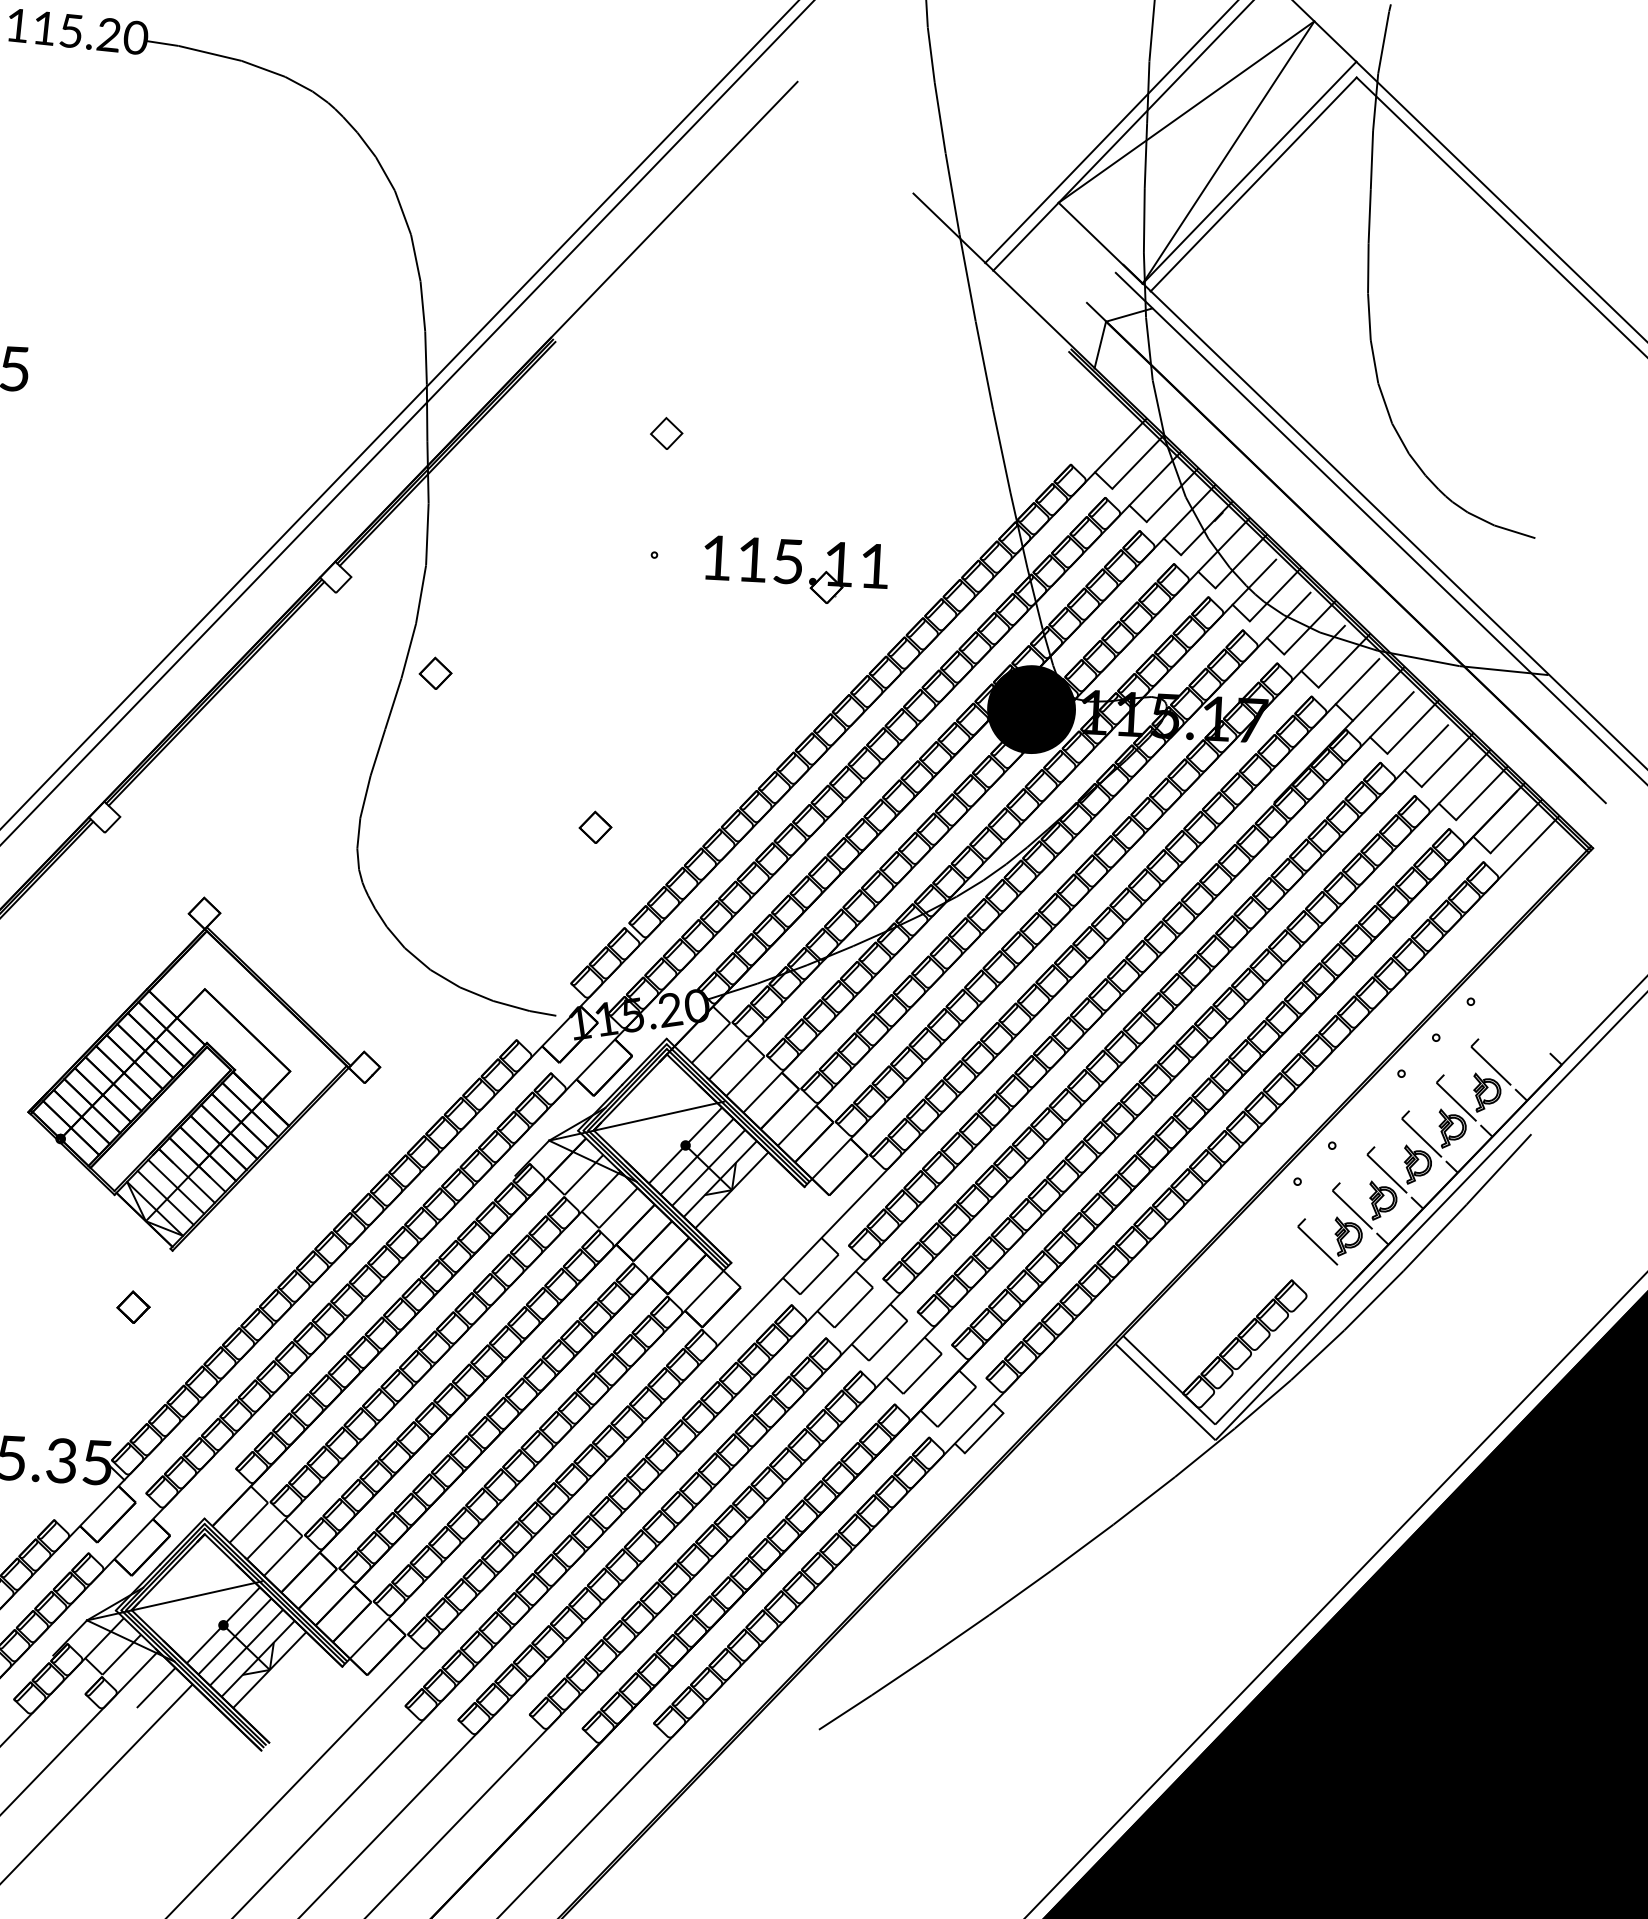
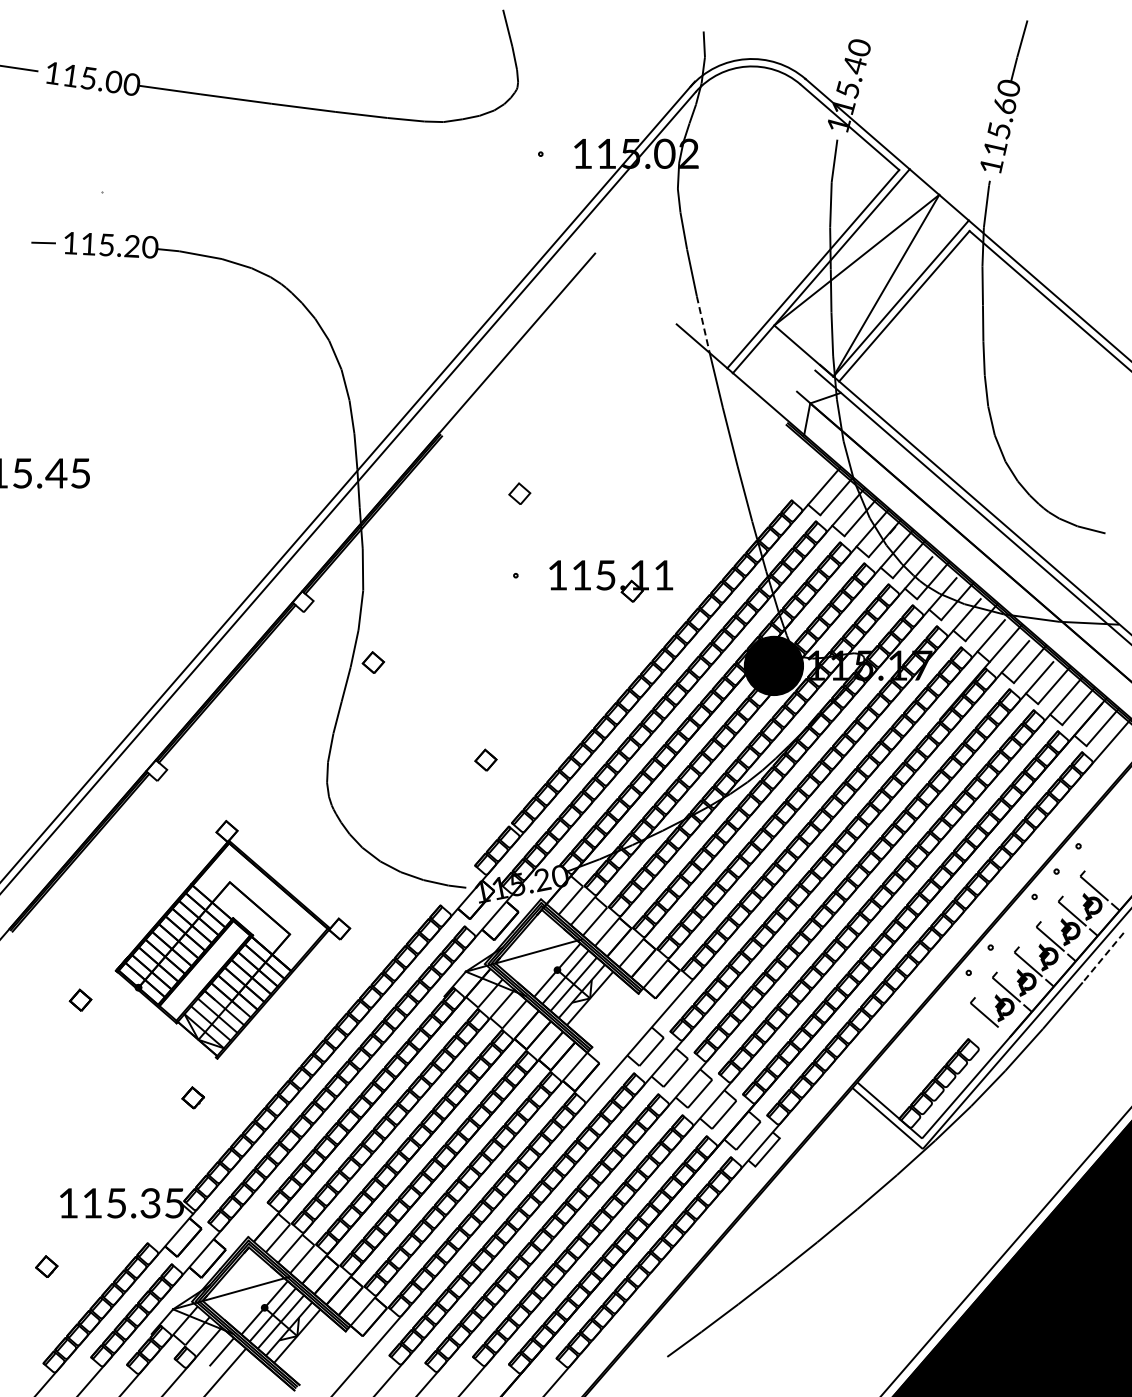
line: (951, 194) -> (702, 323), solid -> dashed
line: (1497, 1170) -> (1102, 958), solid -> dashed

